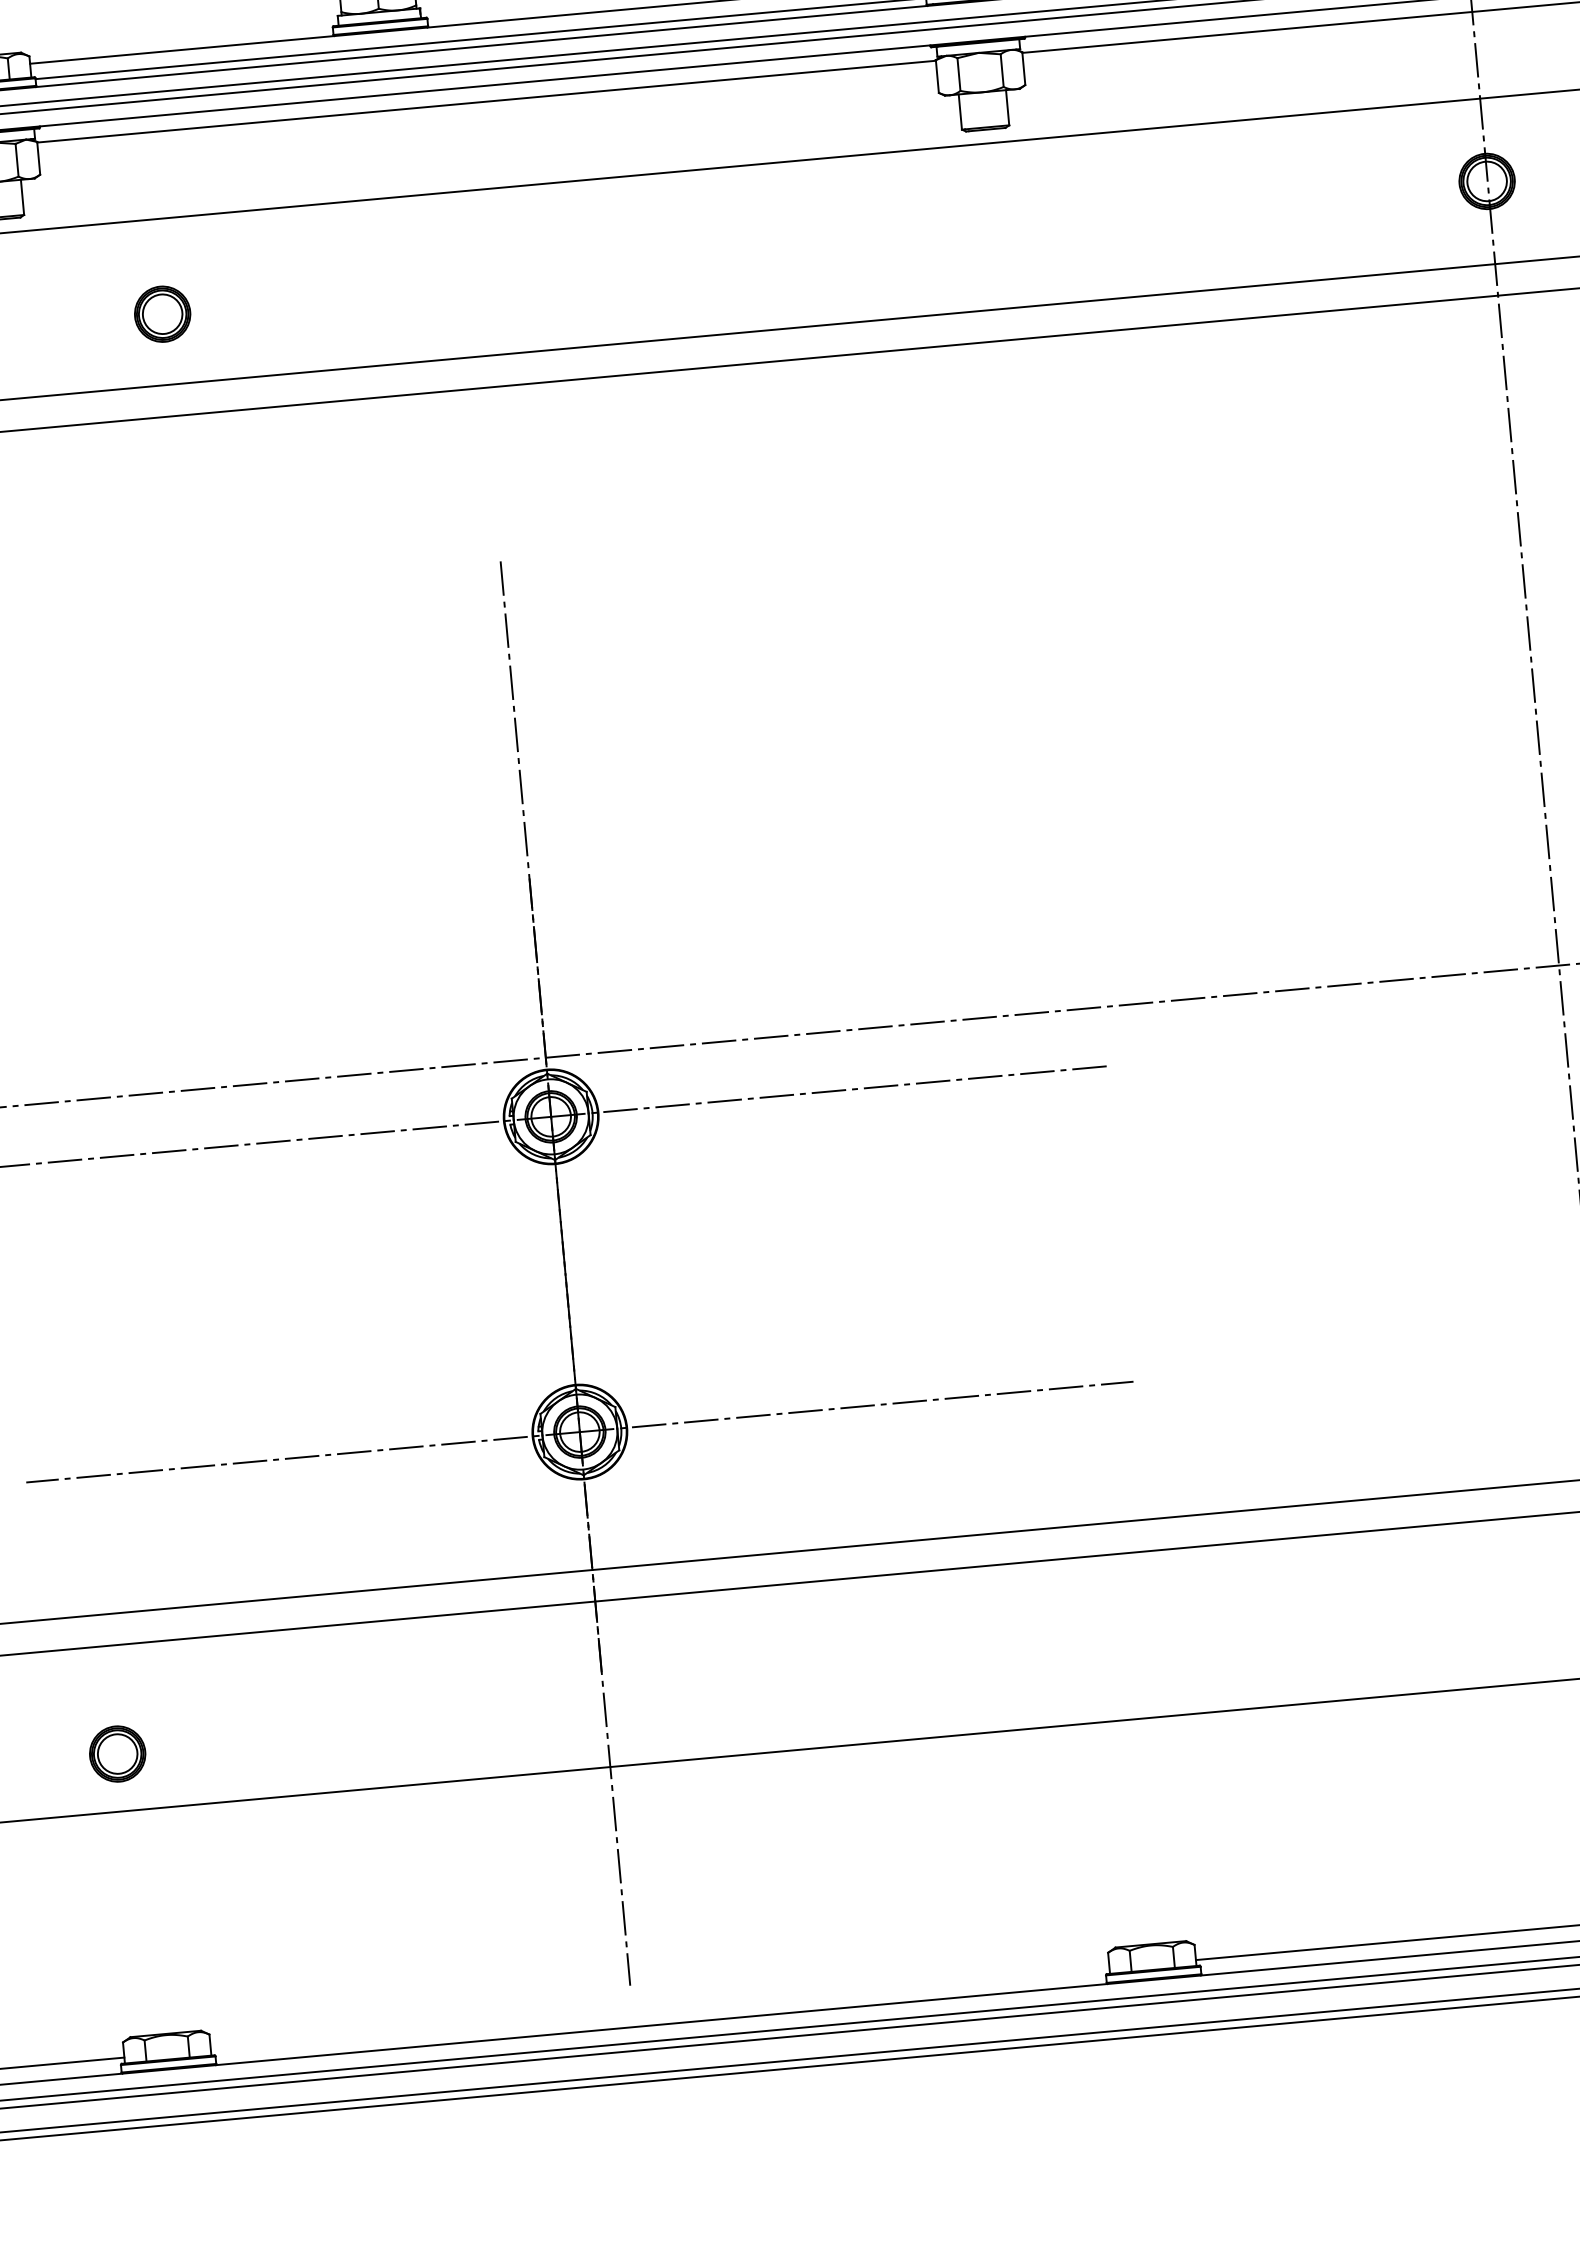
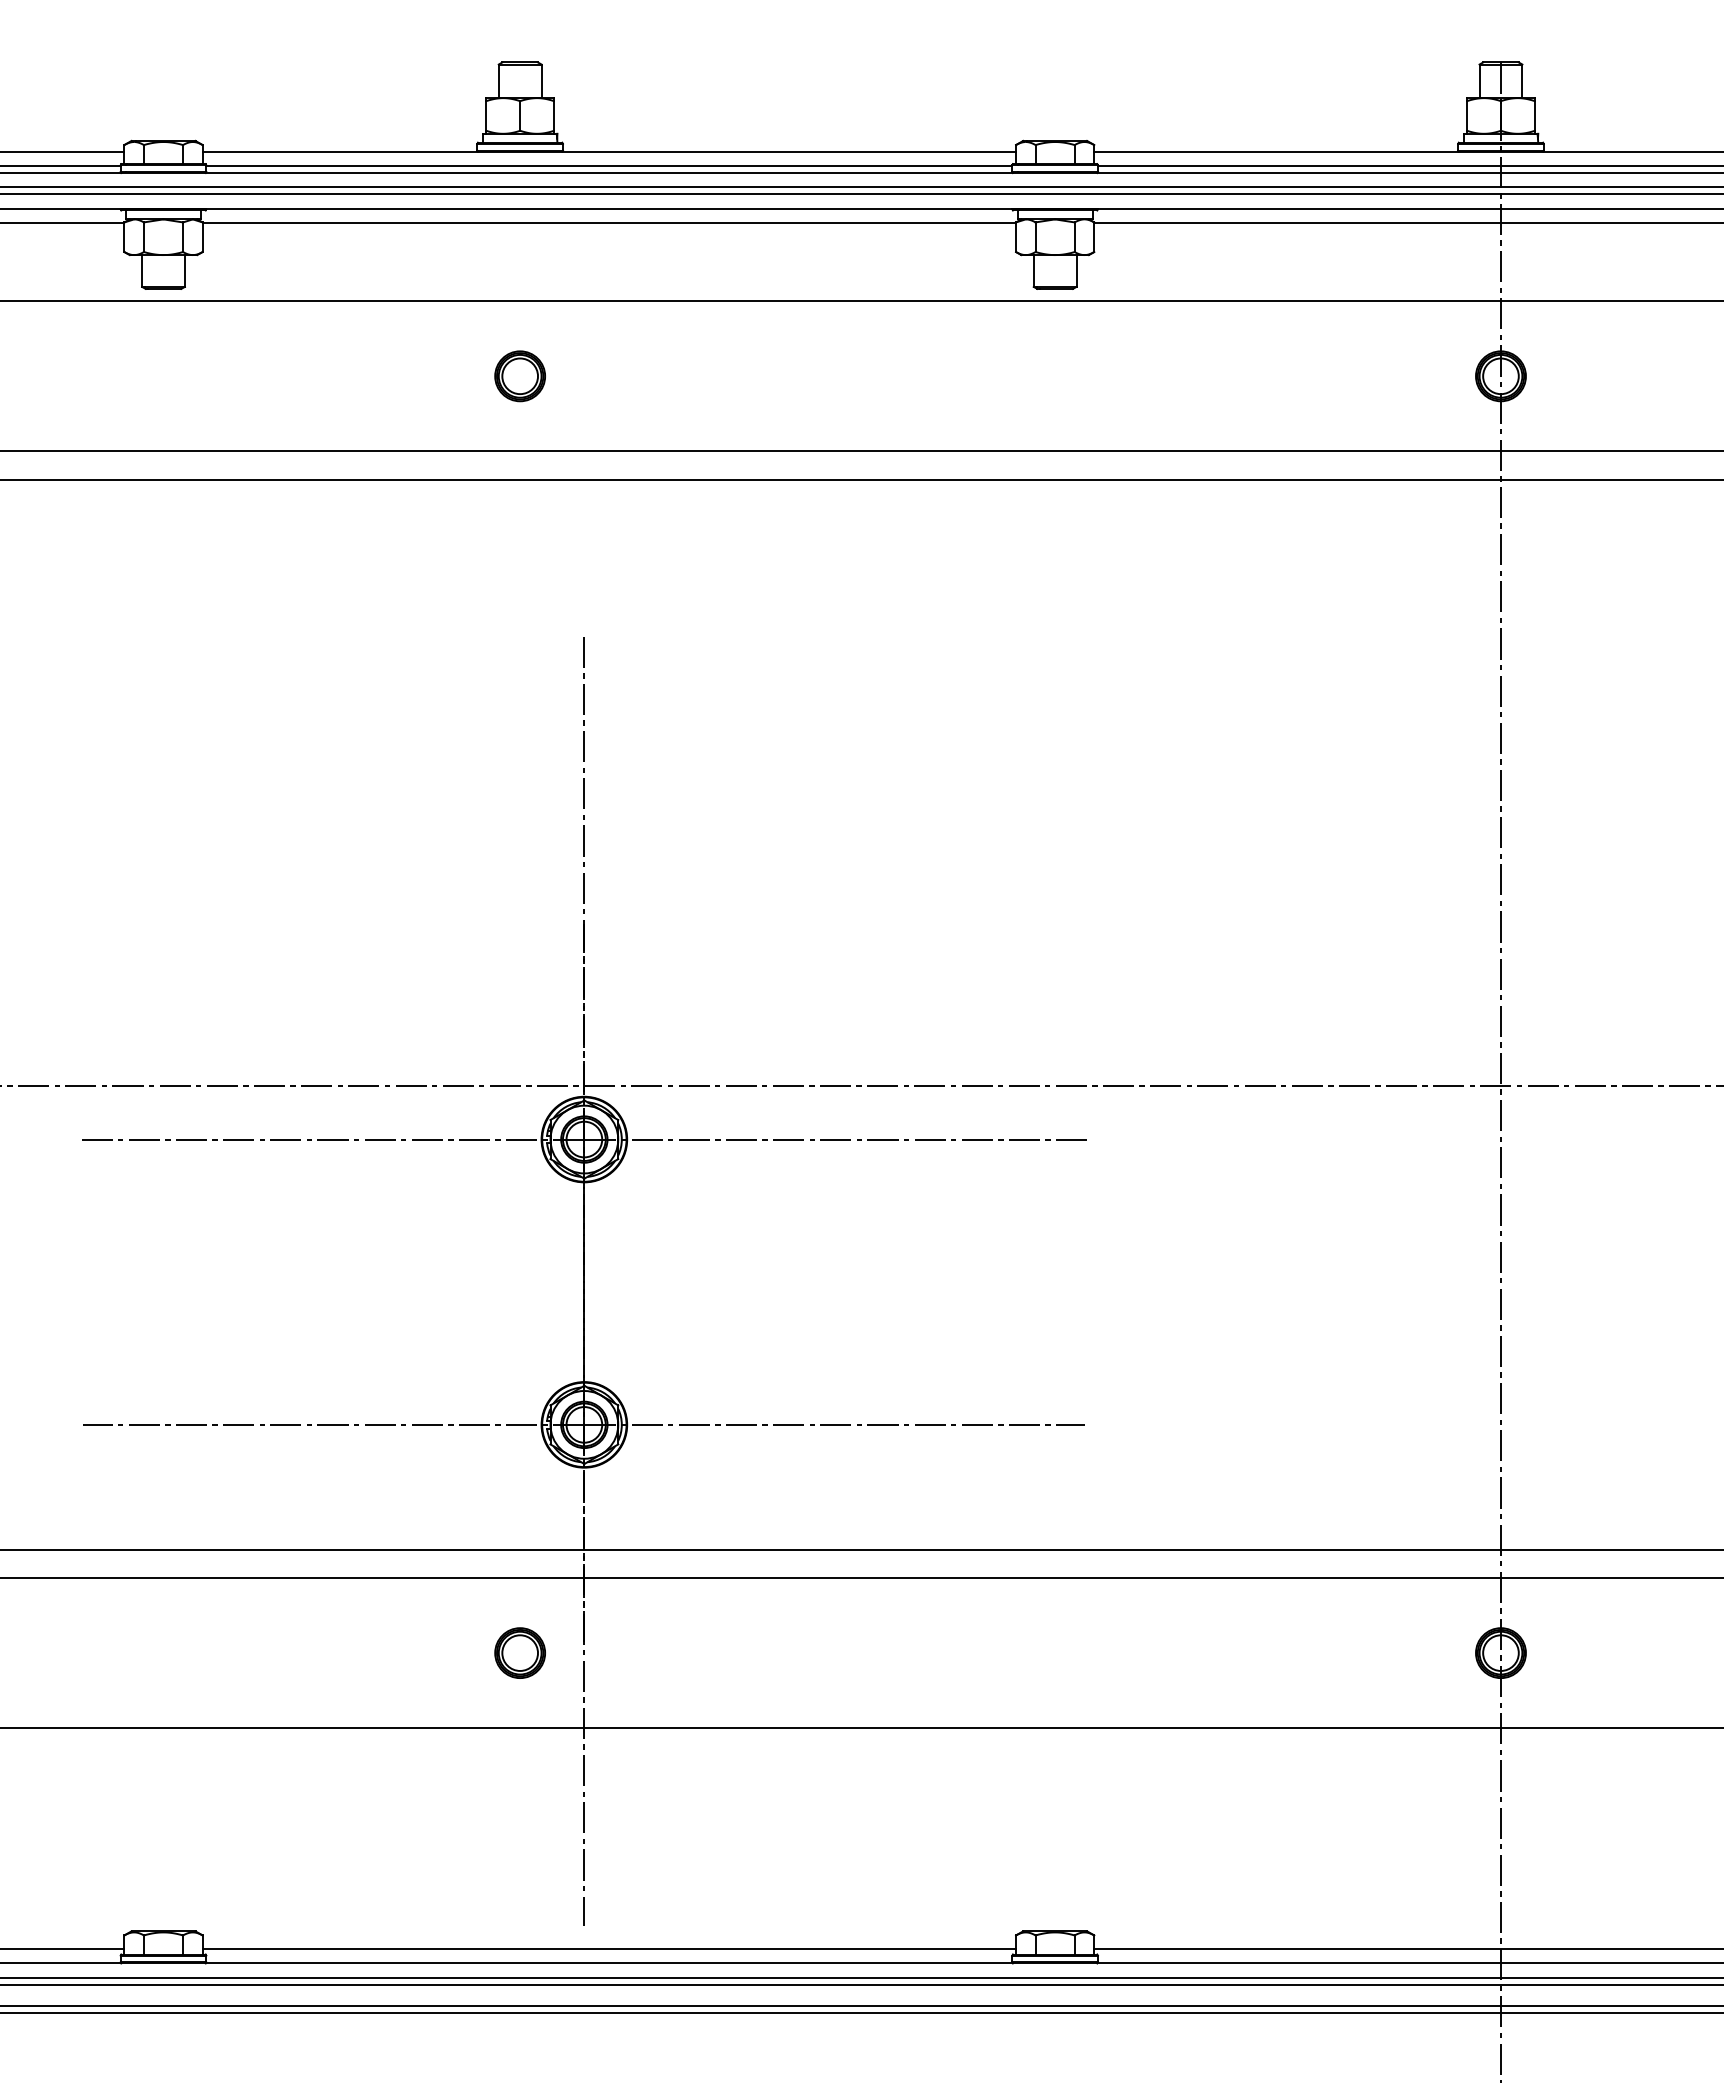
part: (161, 314) -> (519, 376), moved
part: (116, 1753) -> (519, 1652), moved
line: (660, 2009) -> (609, 1949), added

